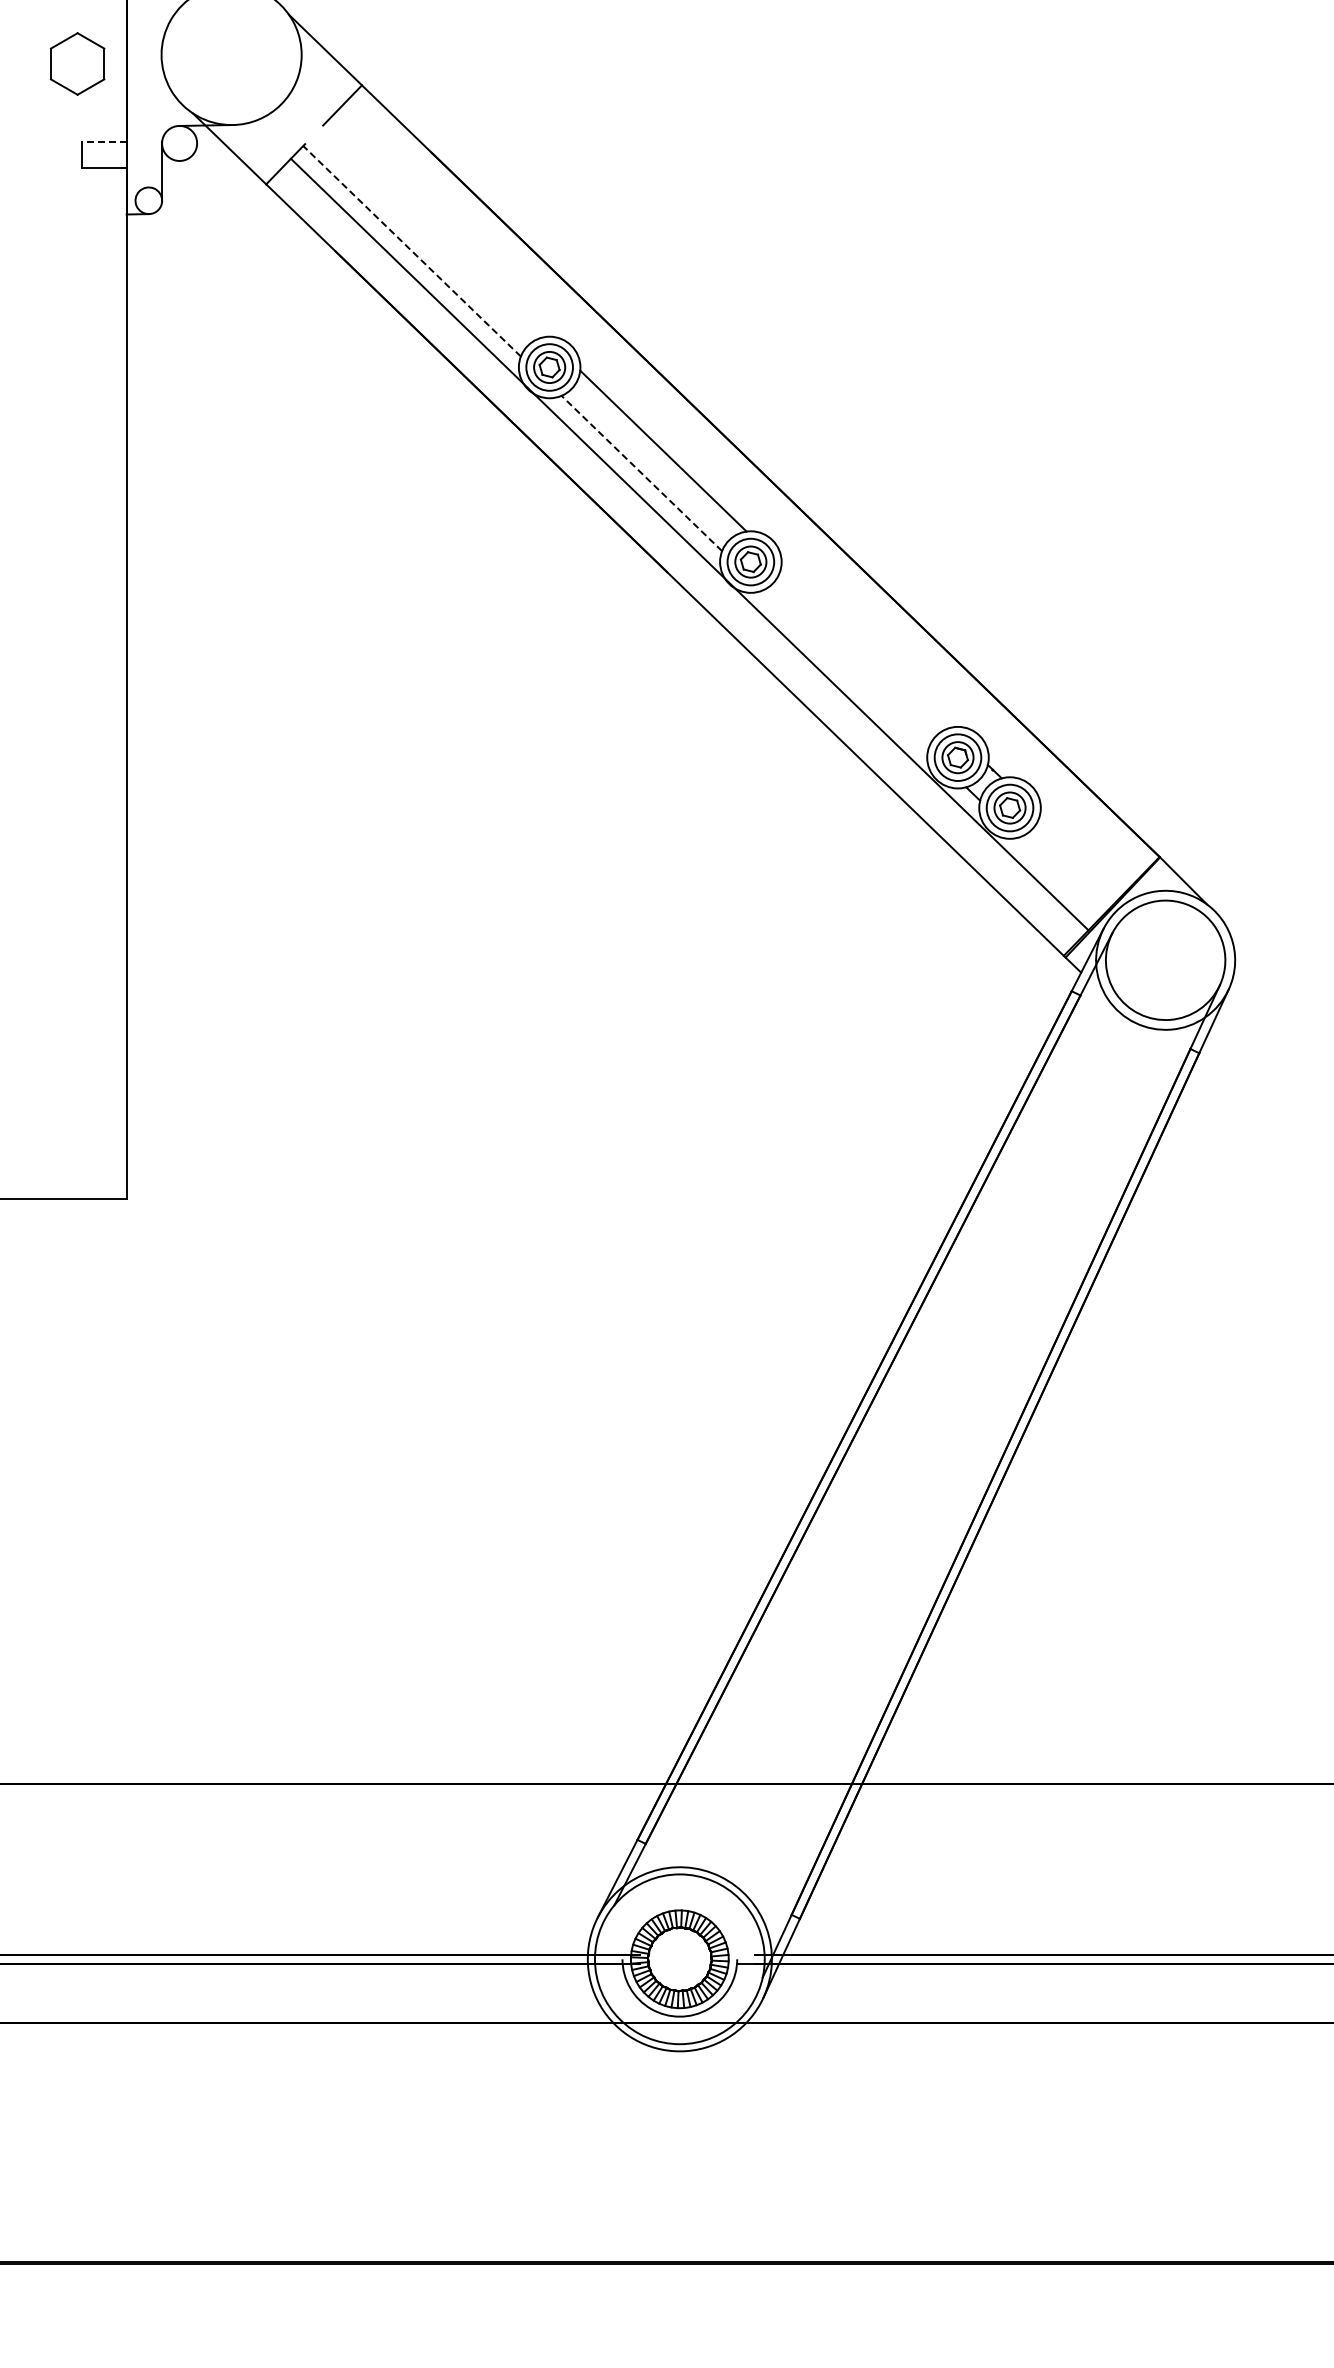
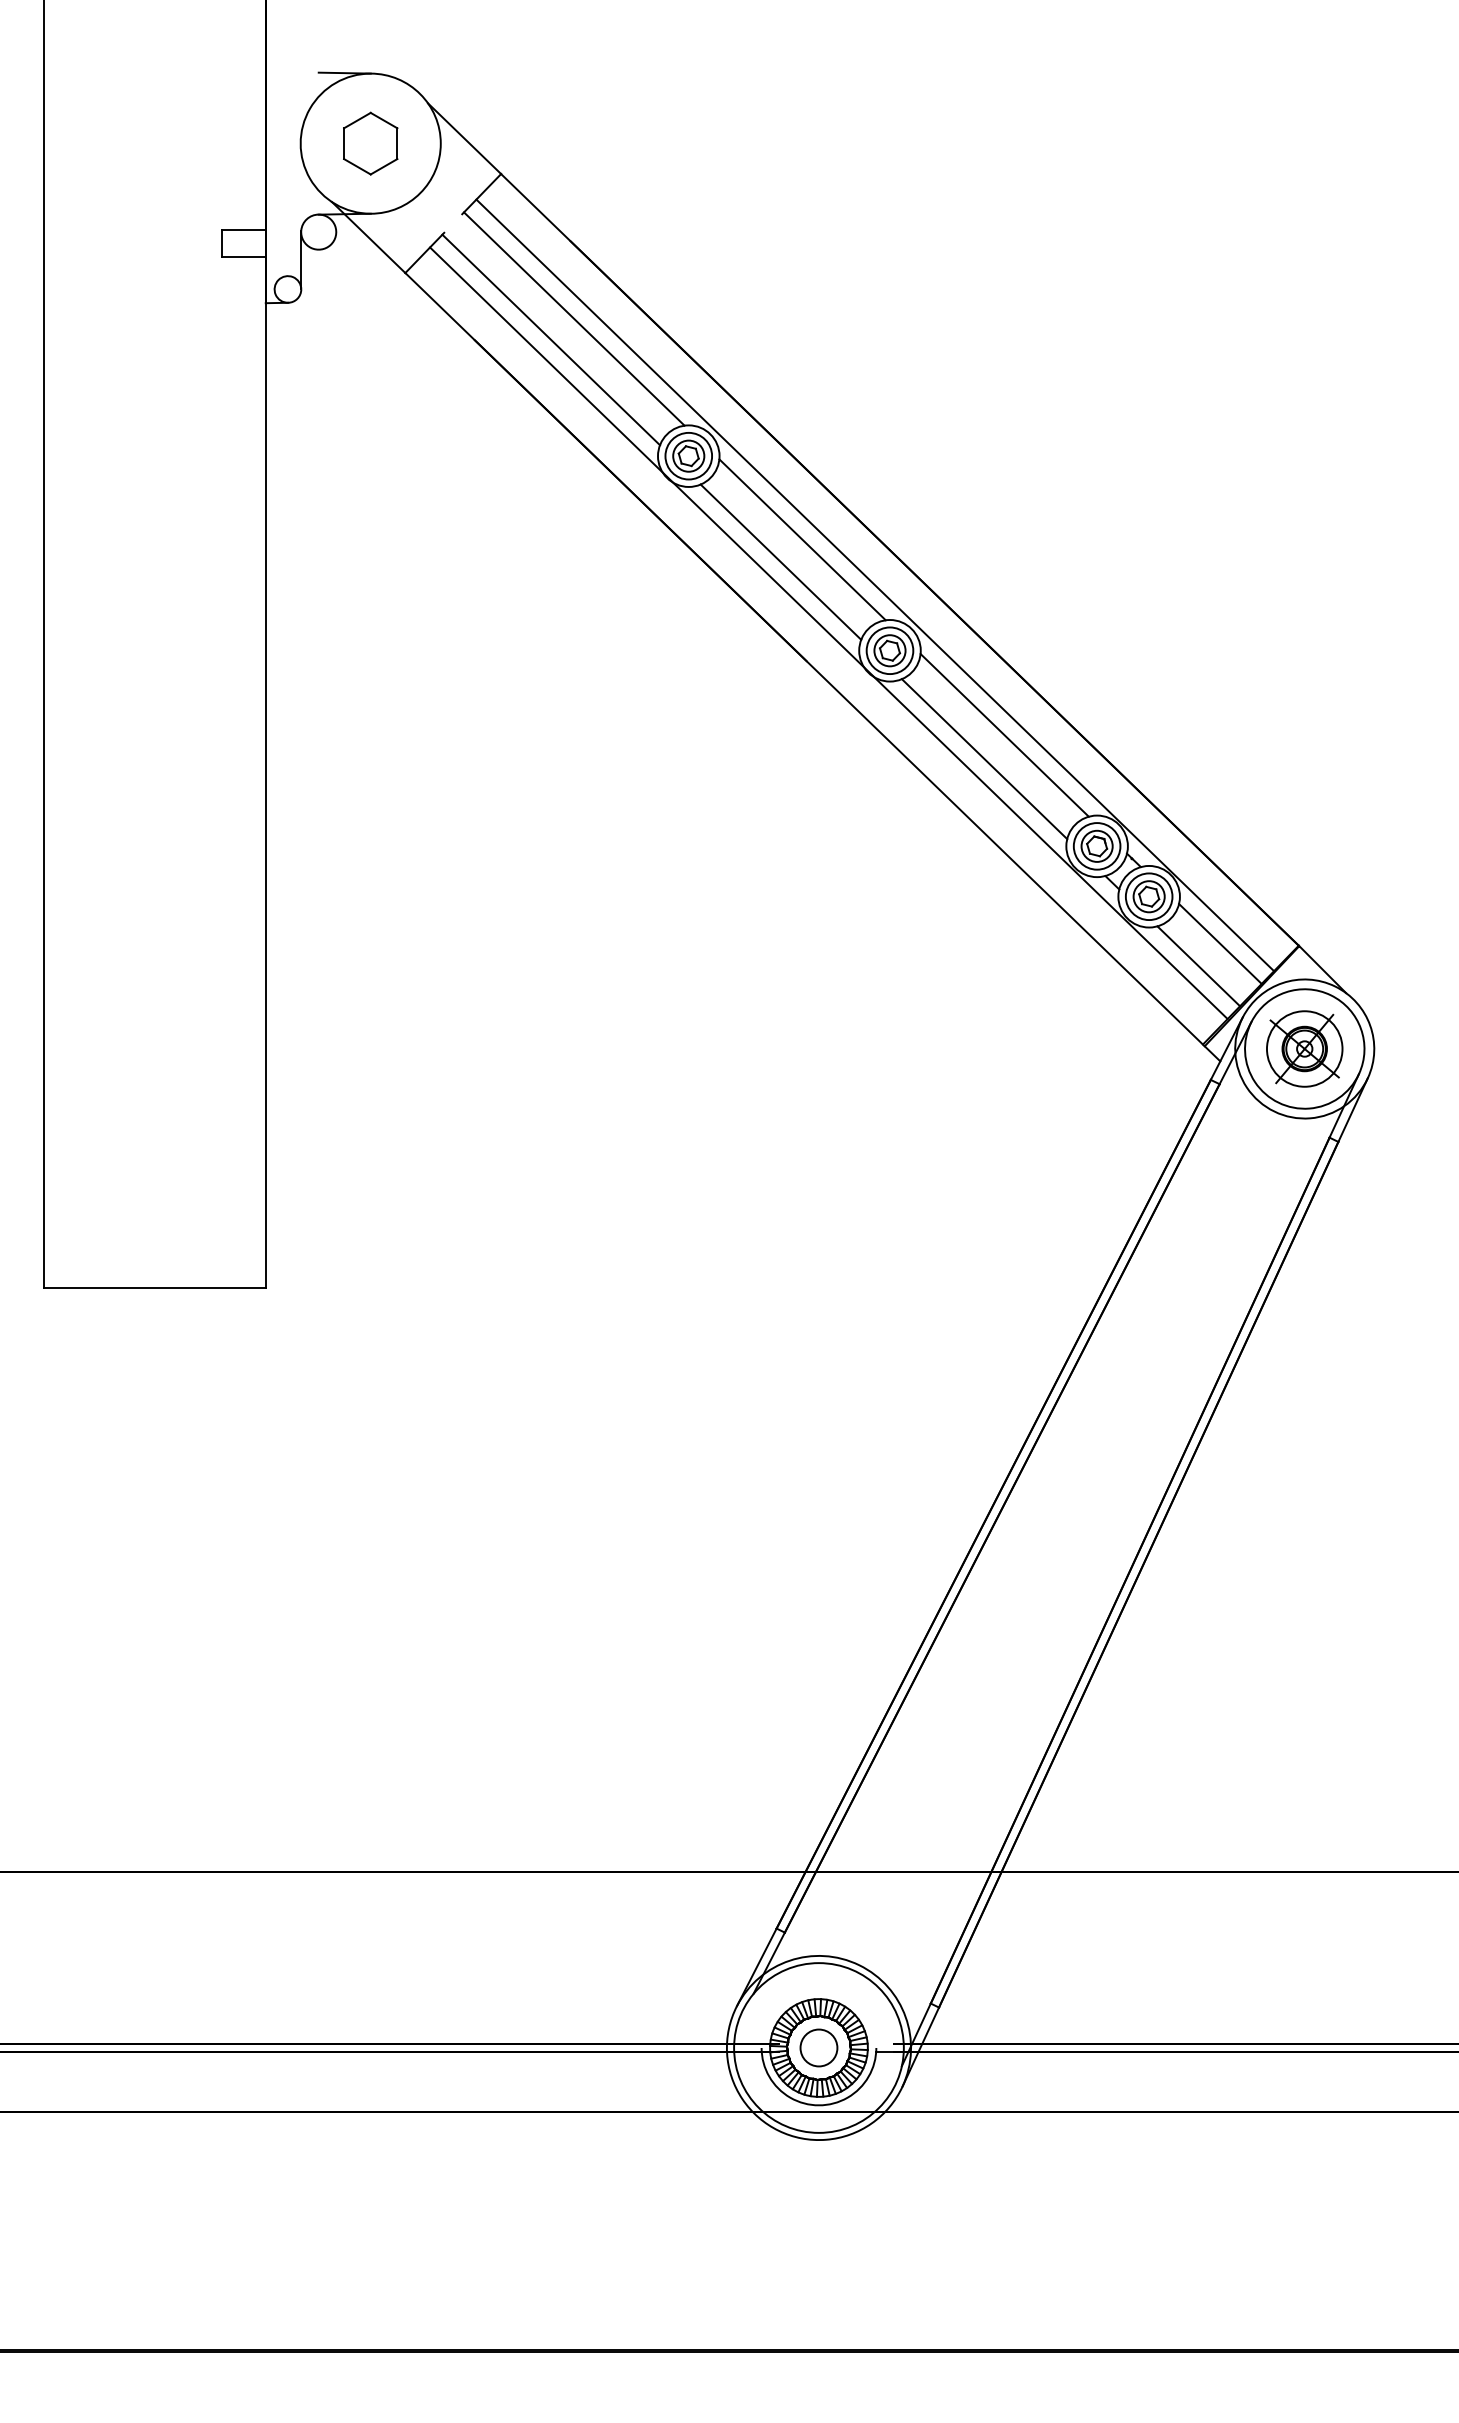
part: (77, 63) -> (370, 143), moved
line: (104, 141) -> (243, 230), dashed -> solid
line: (435, 229) -> (574, 318), added
line: (411, 250) -> (550, 339), dashed -> solid
line: (641, 473) -> (780, 562), dashed -> solid
line: (736, 496) -> (875, 585), added
line: (865, 645) -> (1004, 734), added
line: (845, 670) -> (984, 759), added
line: (1081, 854) -> (1220, 943), added
line: (1059, 877) -> (1198, 966), added
part: (1165, 959) -> (1304, 1048), added
circle: (679, 1958) -> (818, 2047), added

